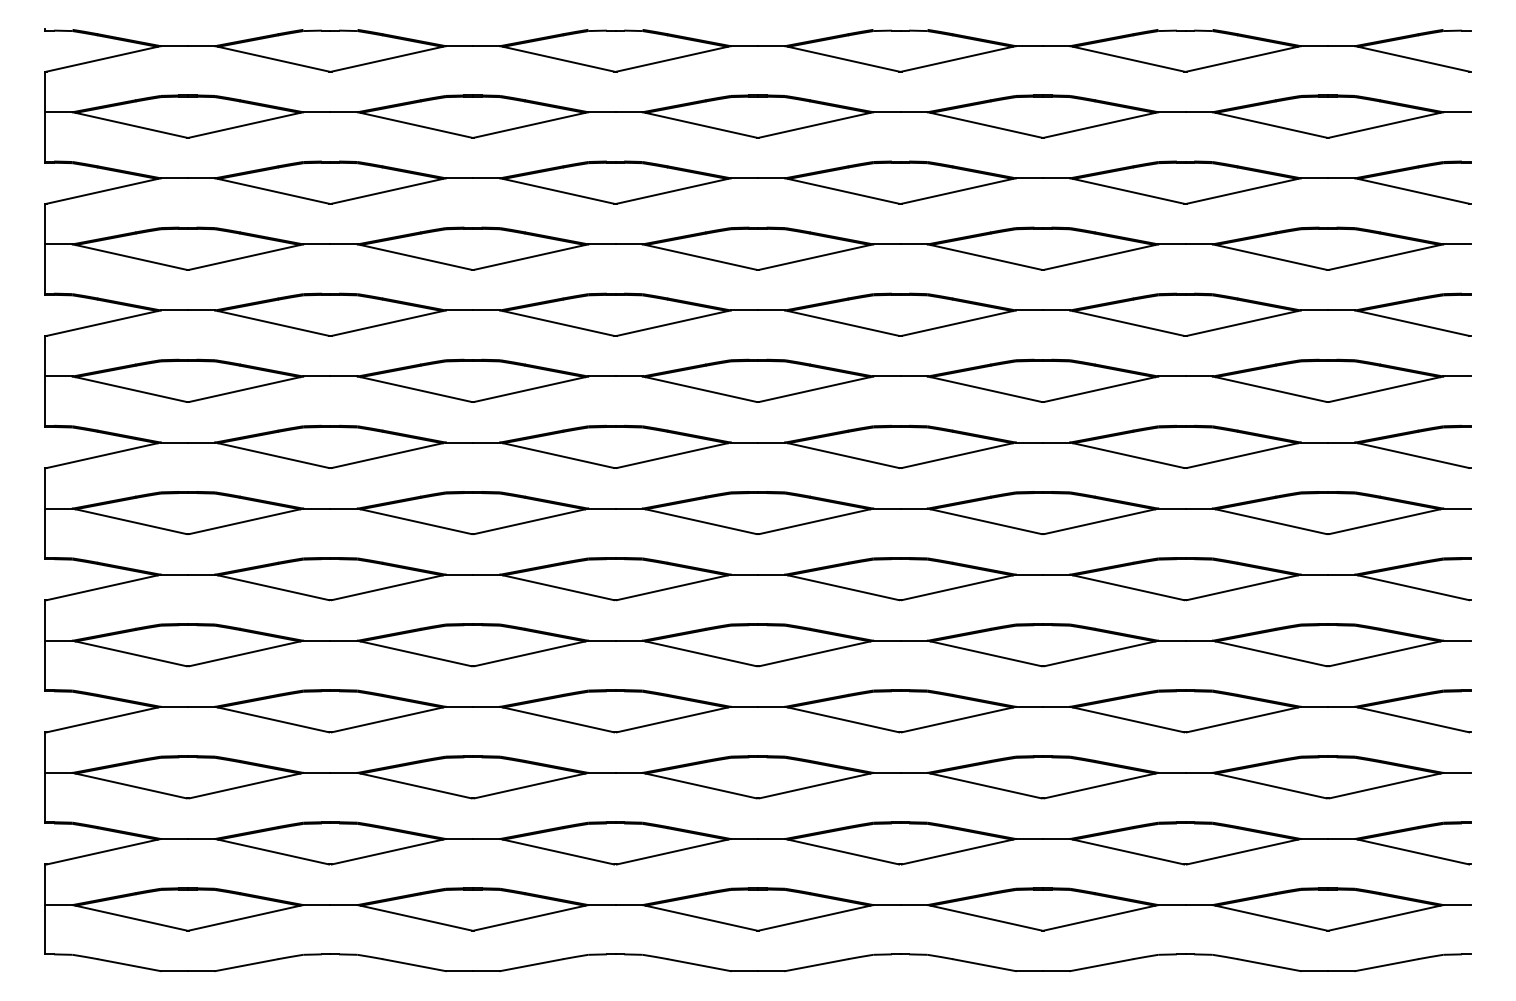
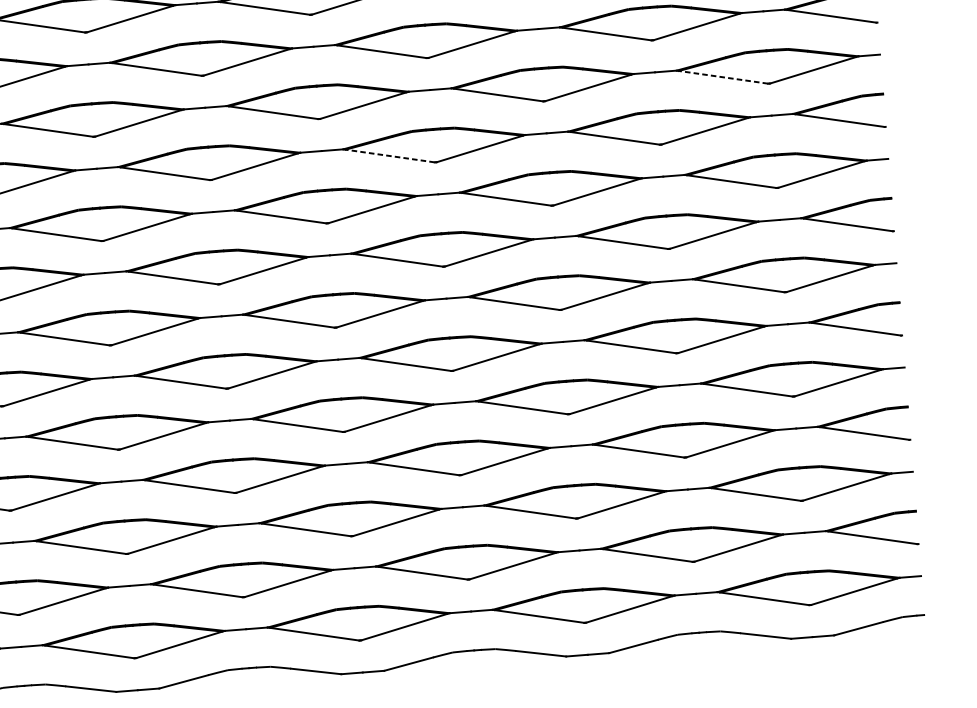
line: (1269, 256) -> (722, 76), solid -> dashed
line: (841, 323) -> (388, 156), solid -> dashed

